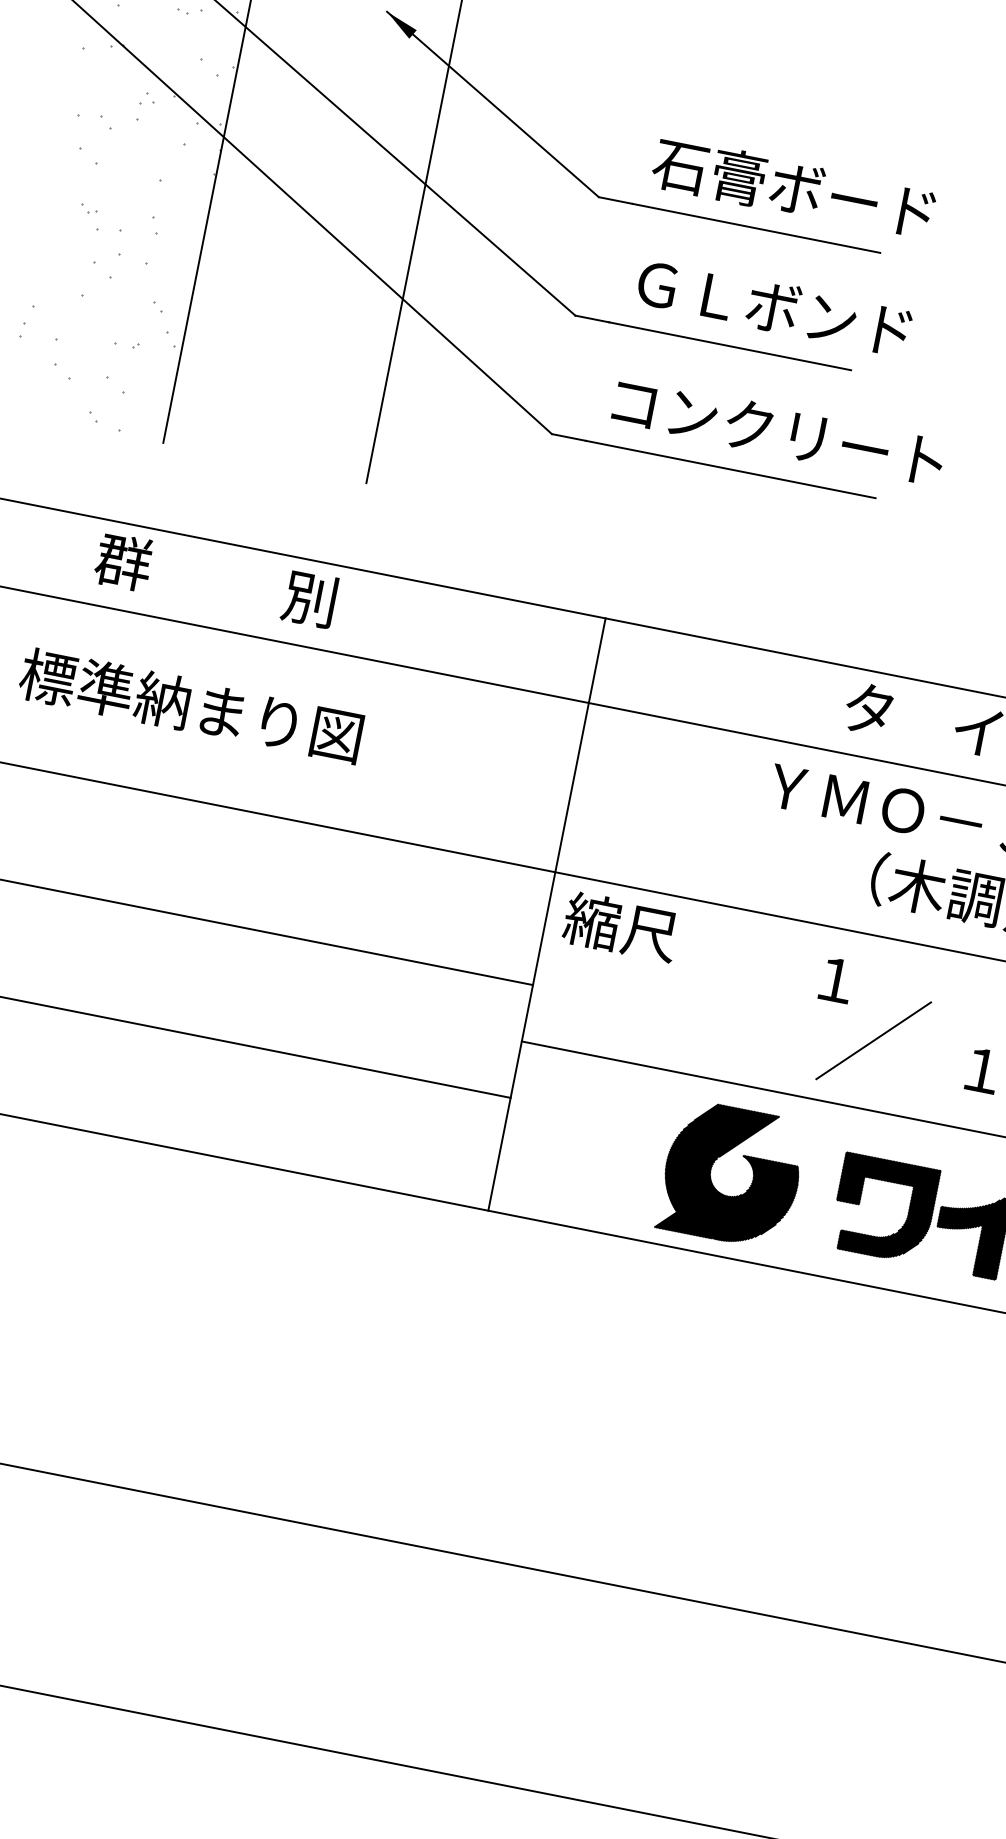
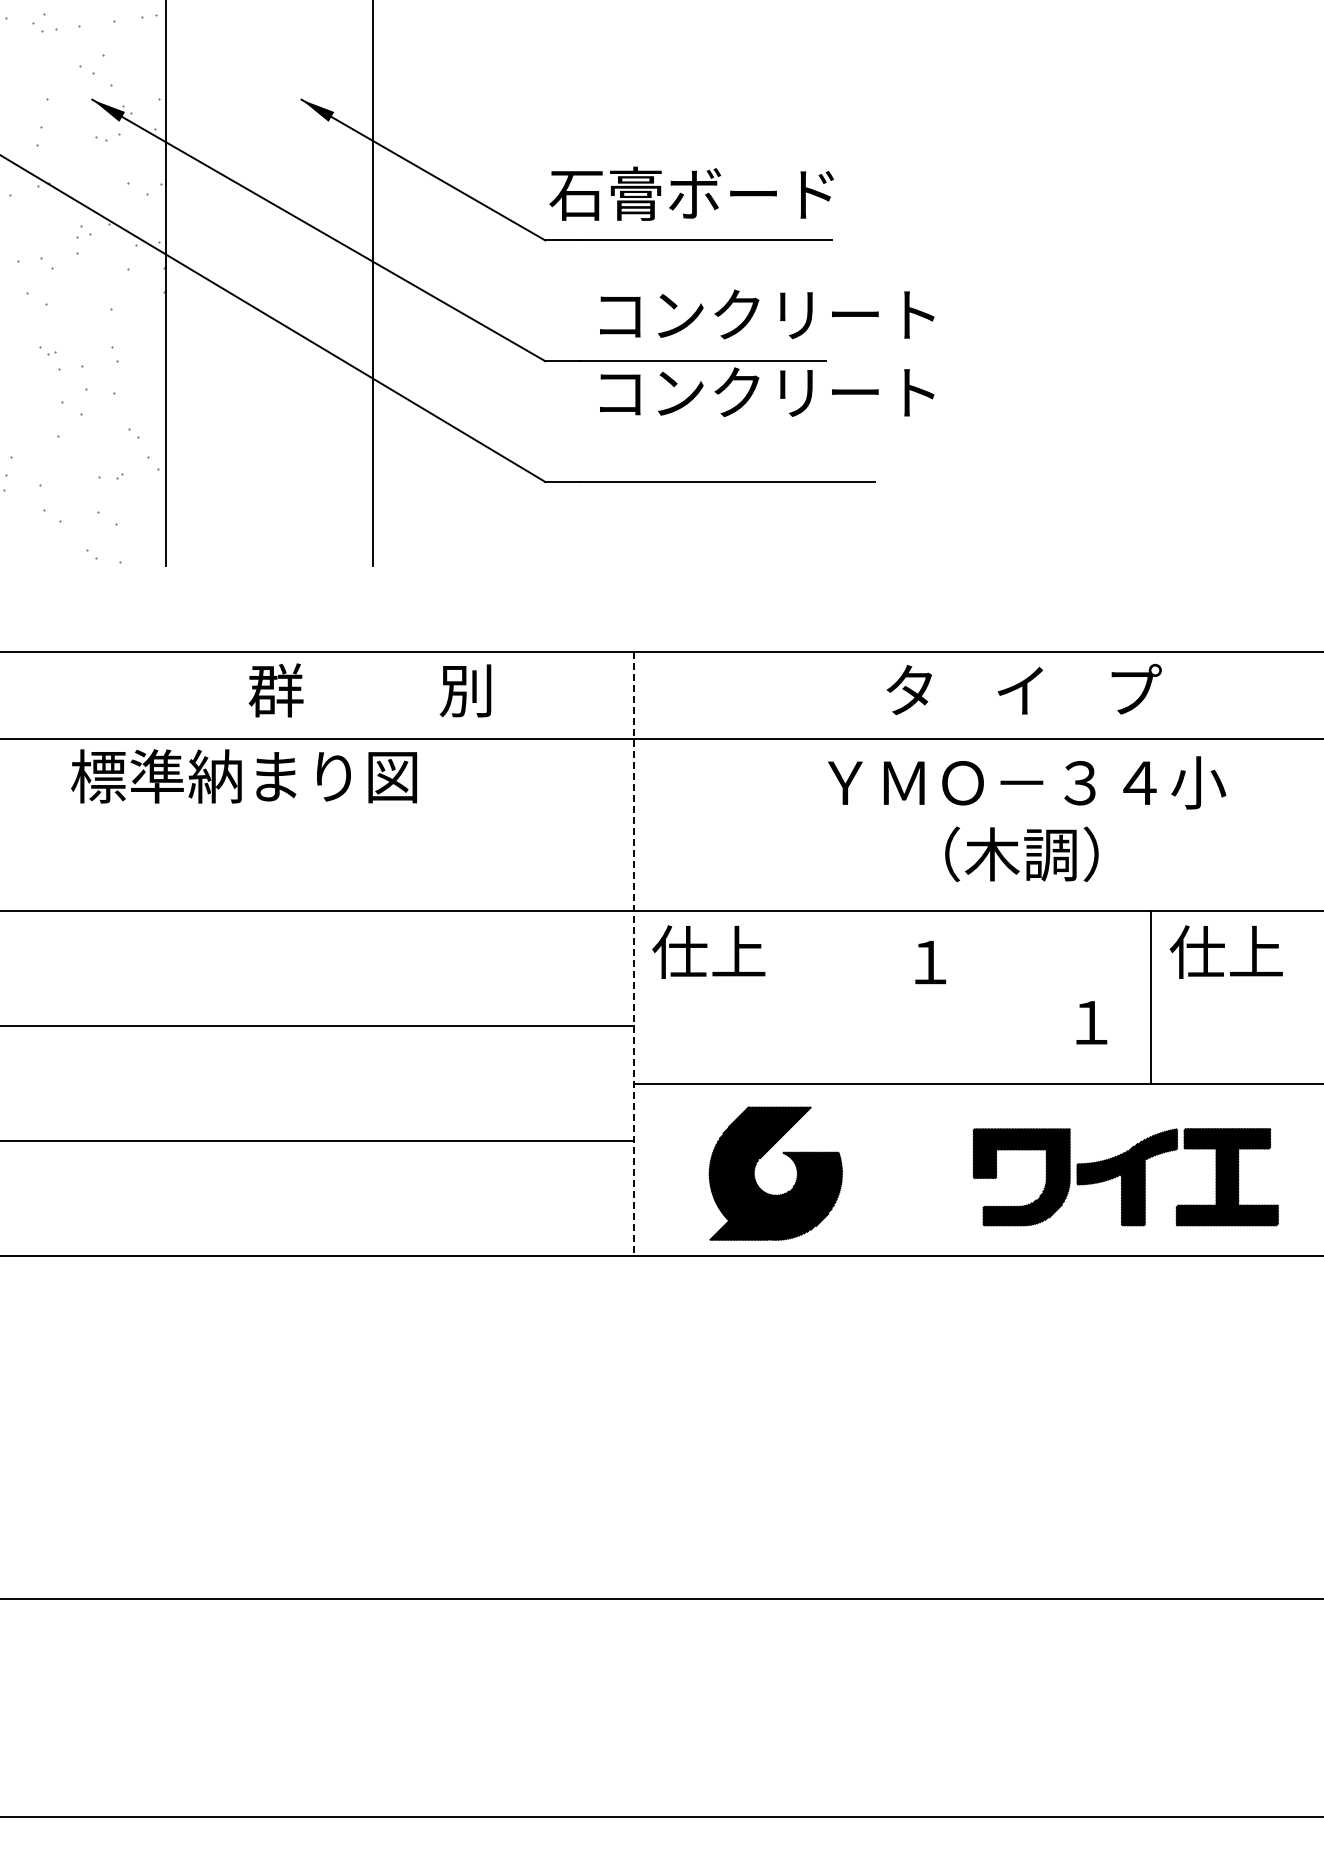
text: (793, 187) -> (691, 193), moved
text: (802, 312) -> (767, 314), ＧＬボンド -> コンクリート
text: (778, 431) -> (767, 392), moved
text: (215, 580) -> (369, 690), moved
text: (190, 705) -> (243, 776), moved
line: (546, 914) -> (633, 954), solid -> dashed
text: (620, 926) -> (708, 951), 縮尺 -> 仕上
line: (873, 1040) -> (978, 1014), removed
part: (712, 1166) -> (755, 1169), moved

